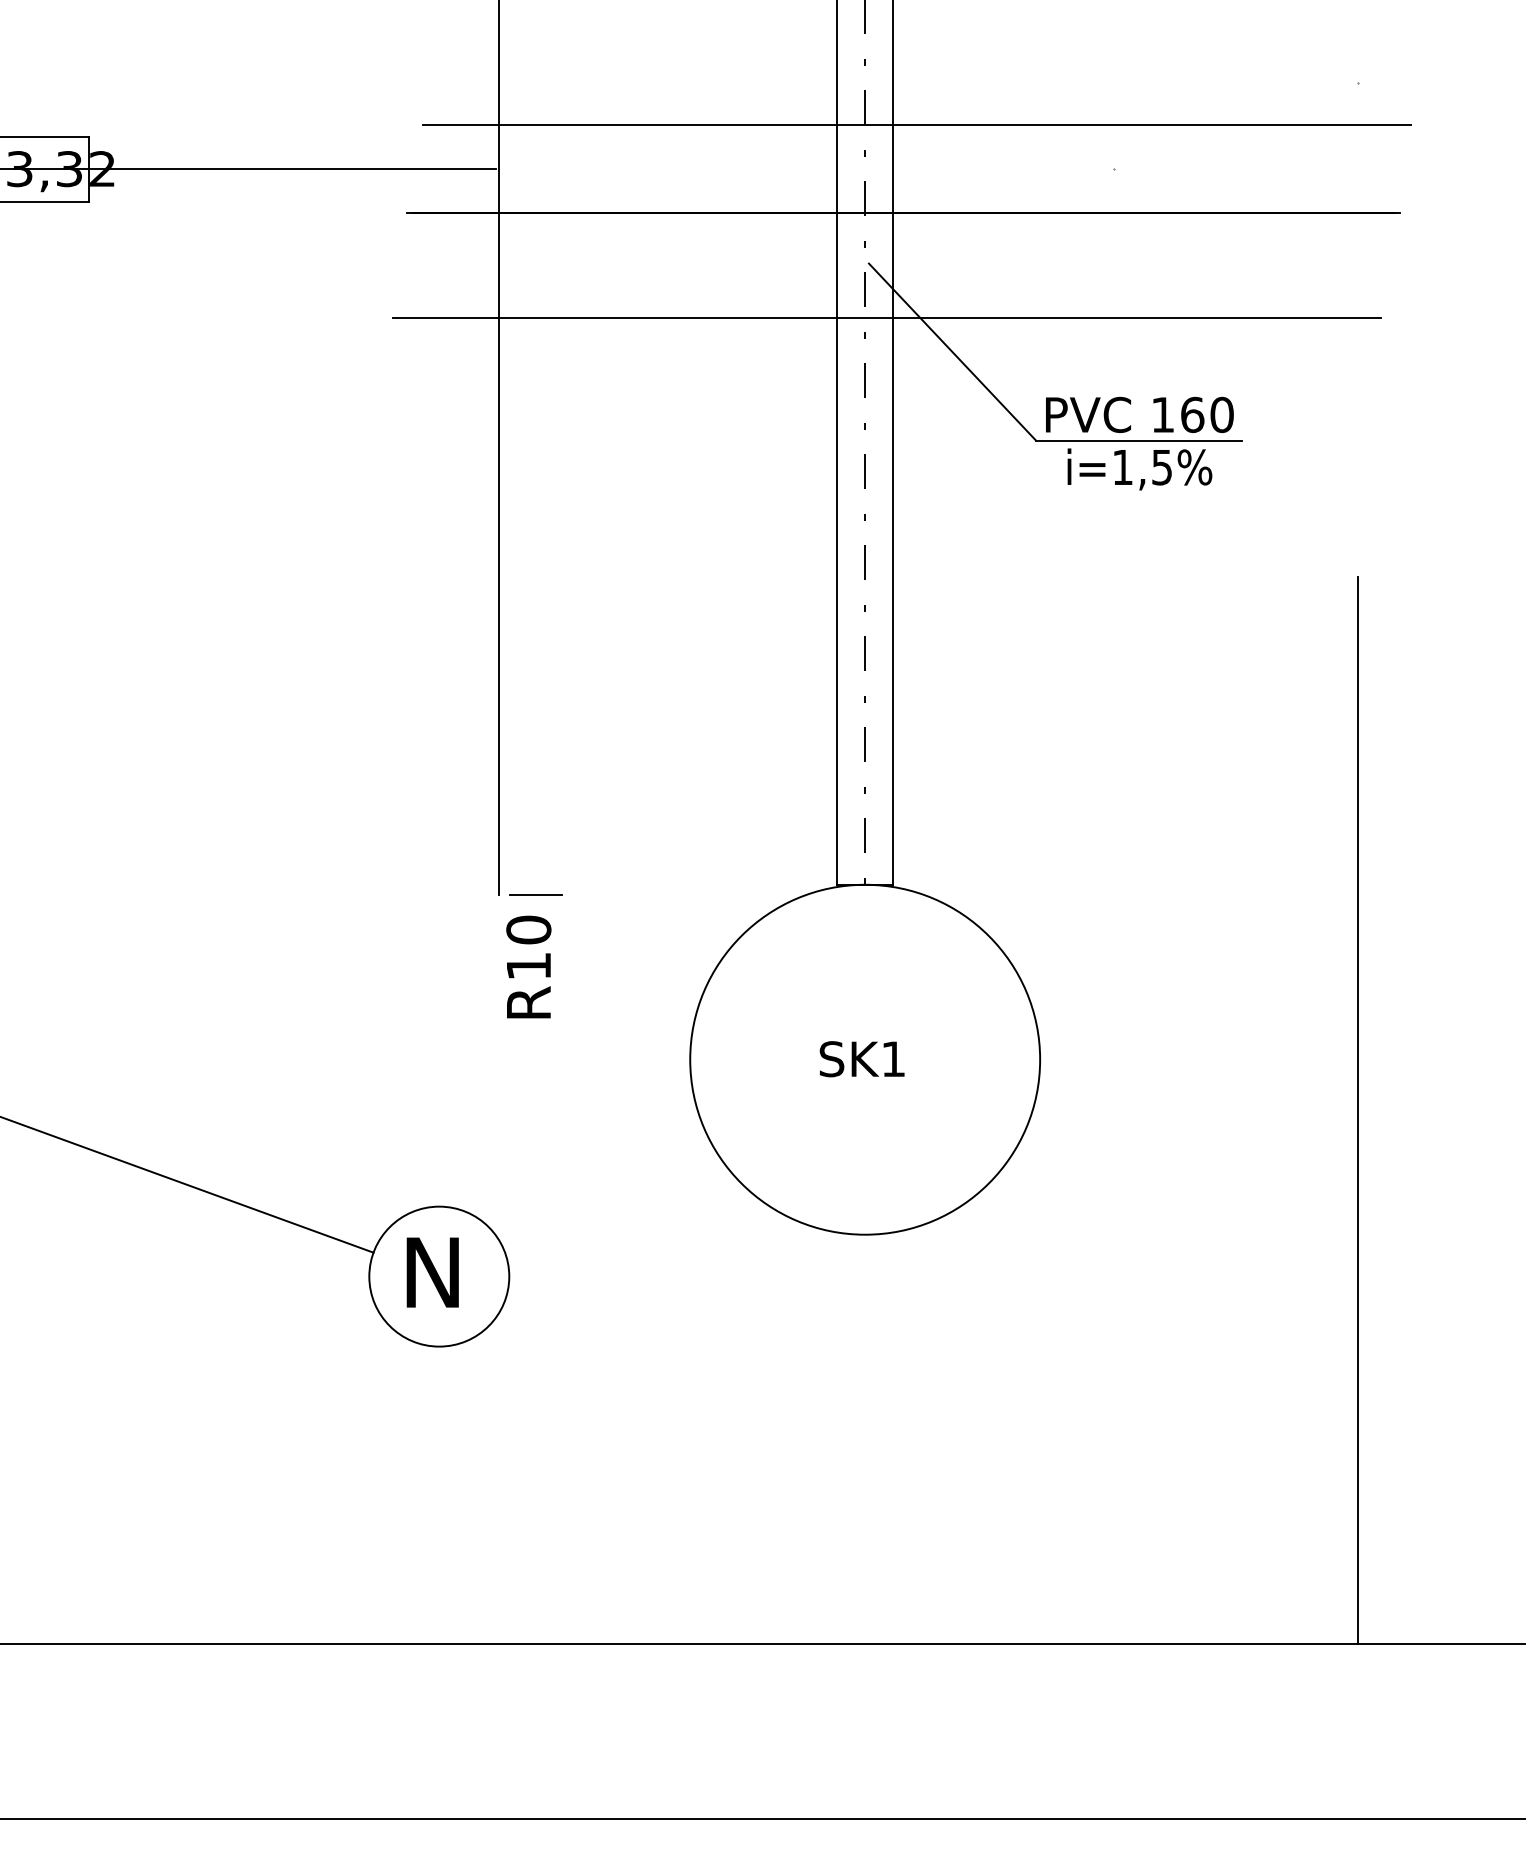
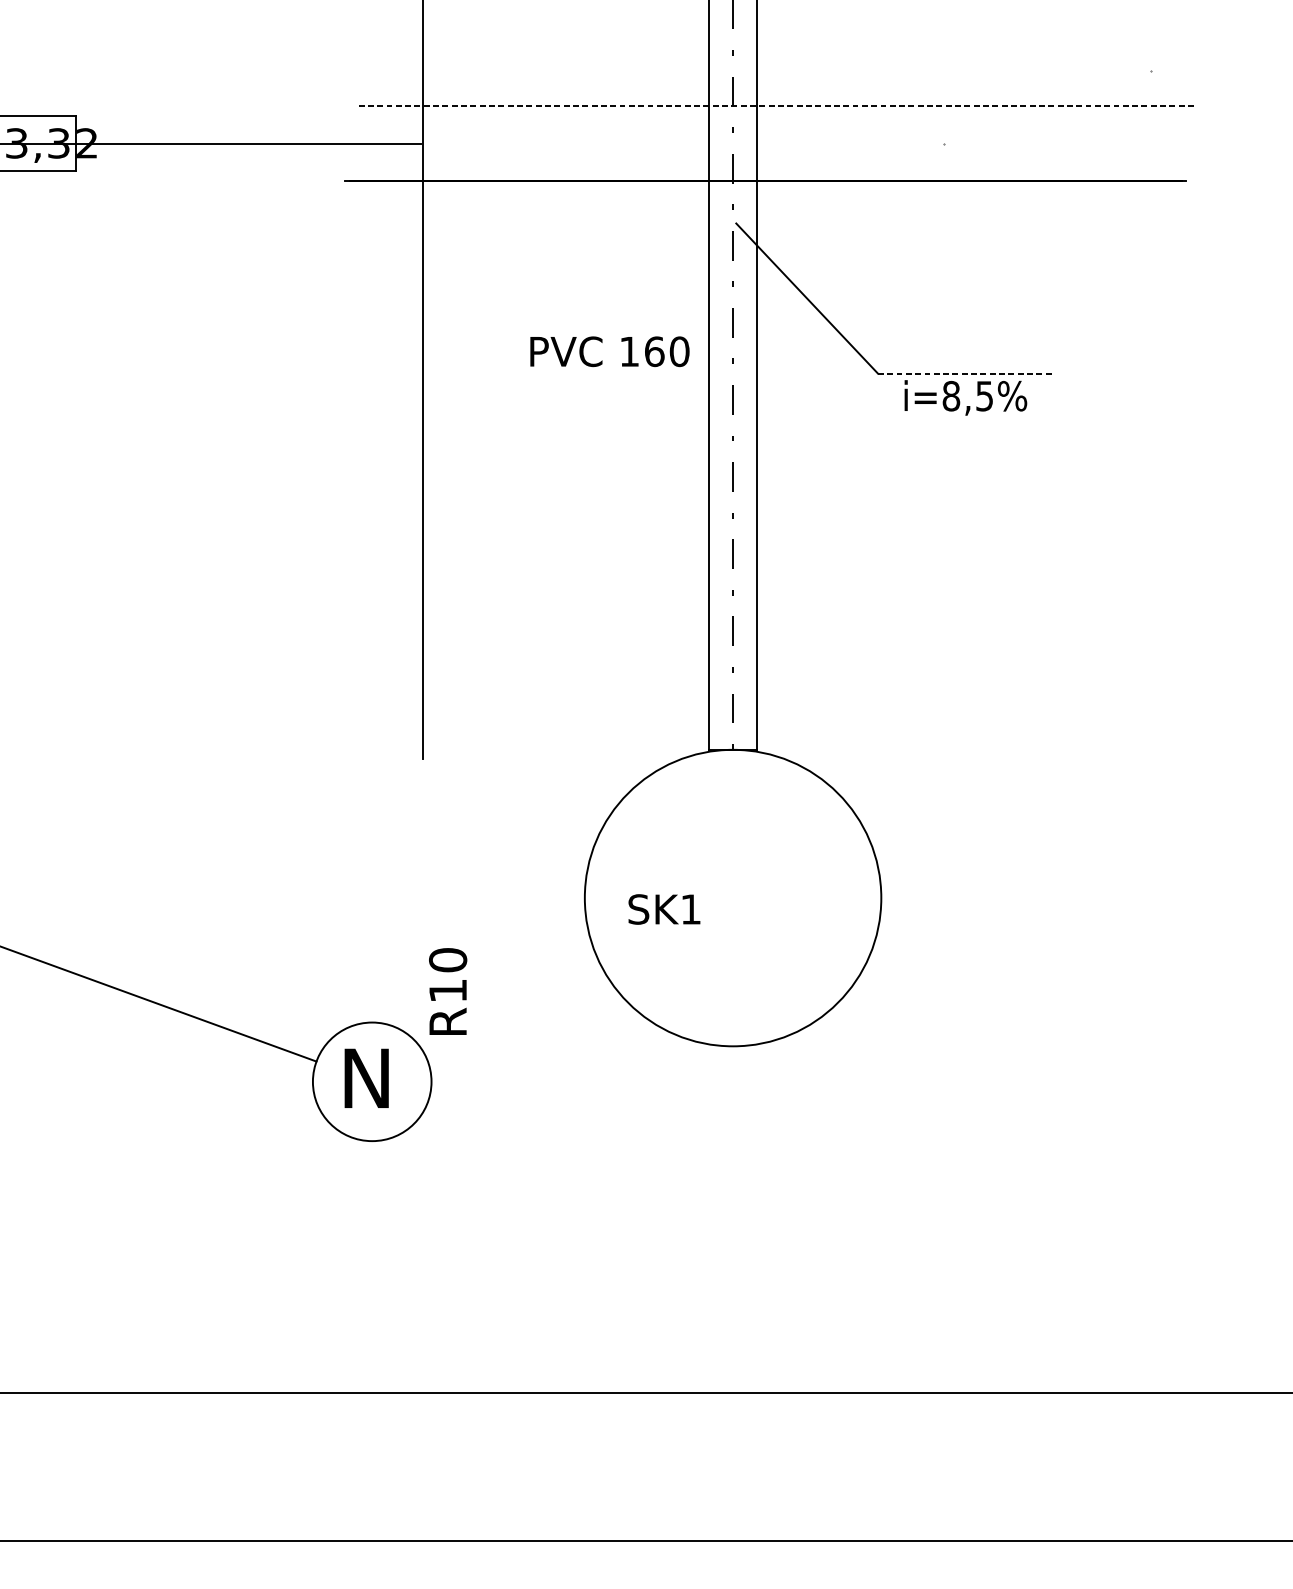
line: (916, 125) -> (776, 106), solid -> dashed
line: (886, 317) -> (751, 269), removed
text: (1139, 414) -> (609, 351), moved
line: (1139, 440) -> (965, 373), solid -> dashed
text: (1122, 467) -> (951, 396), i=1,5% -> i=8,5%
line: (535, 895) -> (453, 758), removed
text: (528, 966) -> (447, 991), moved
text: (861, 1059) -> (663, 909), moved
line: (1357, 1109) -> (1150, 940), removed

